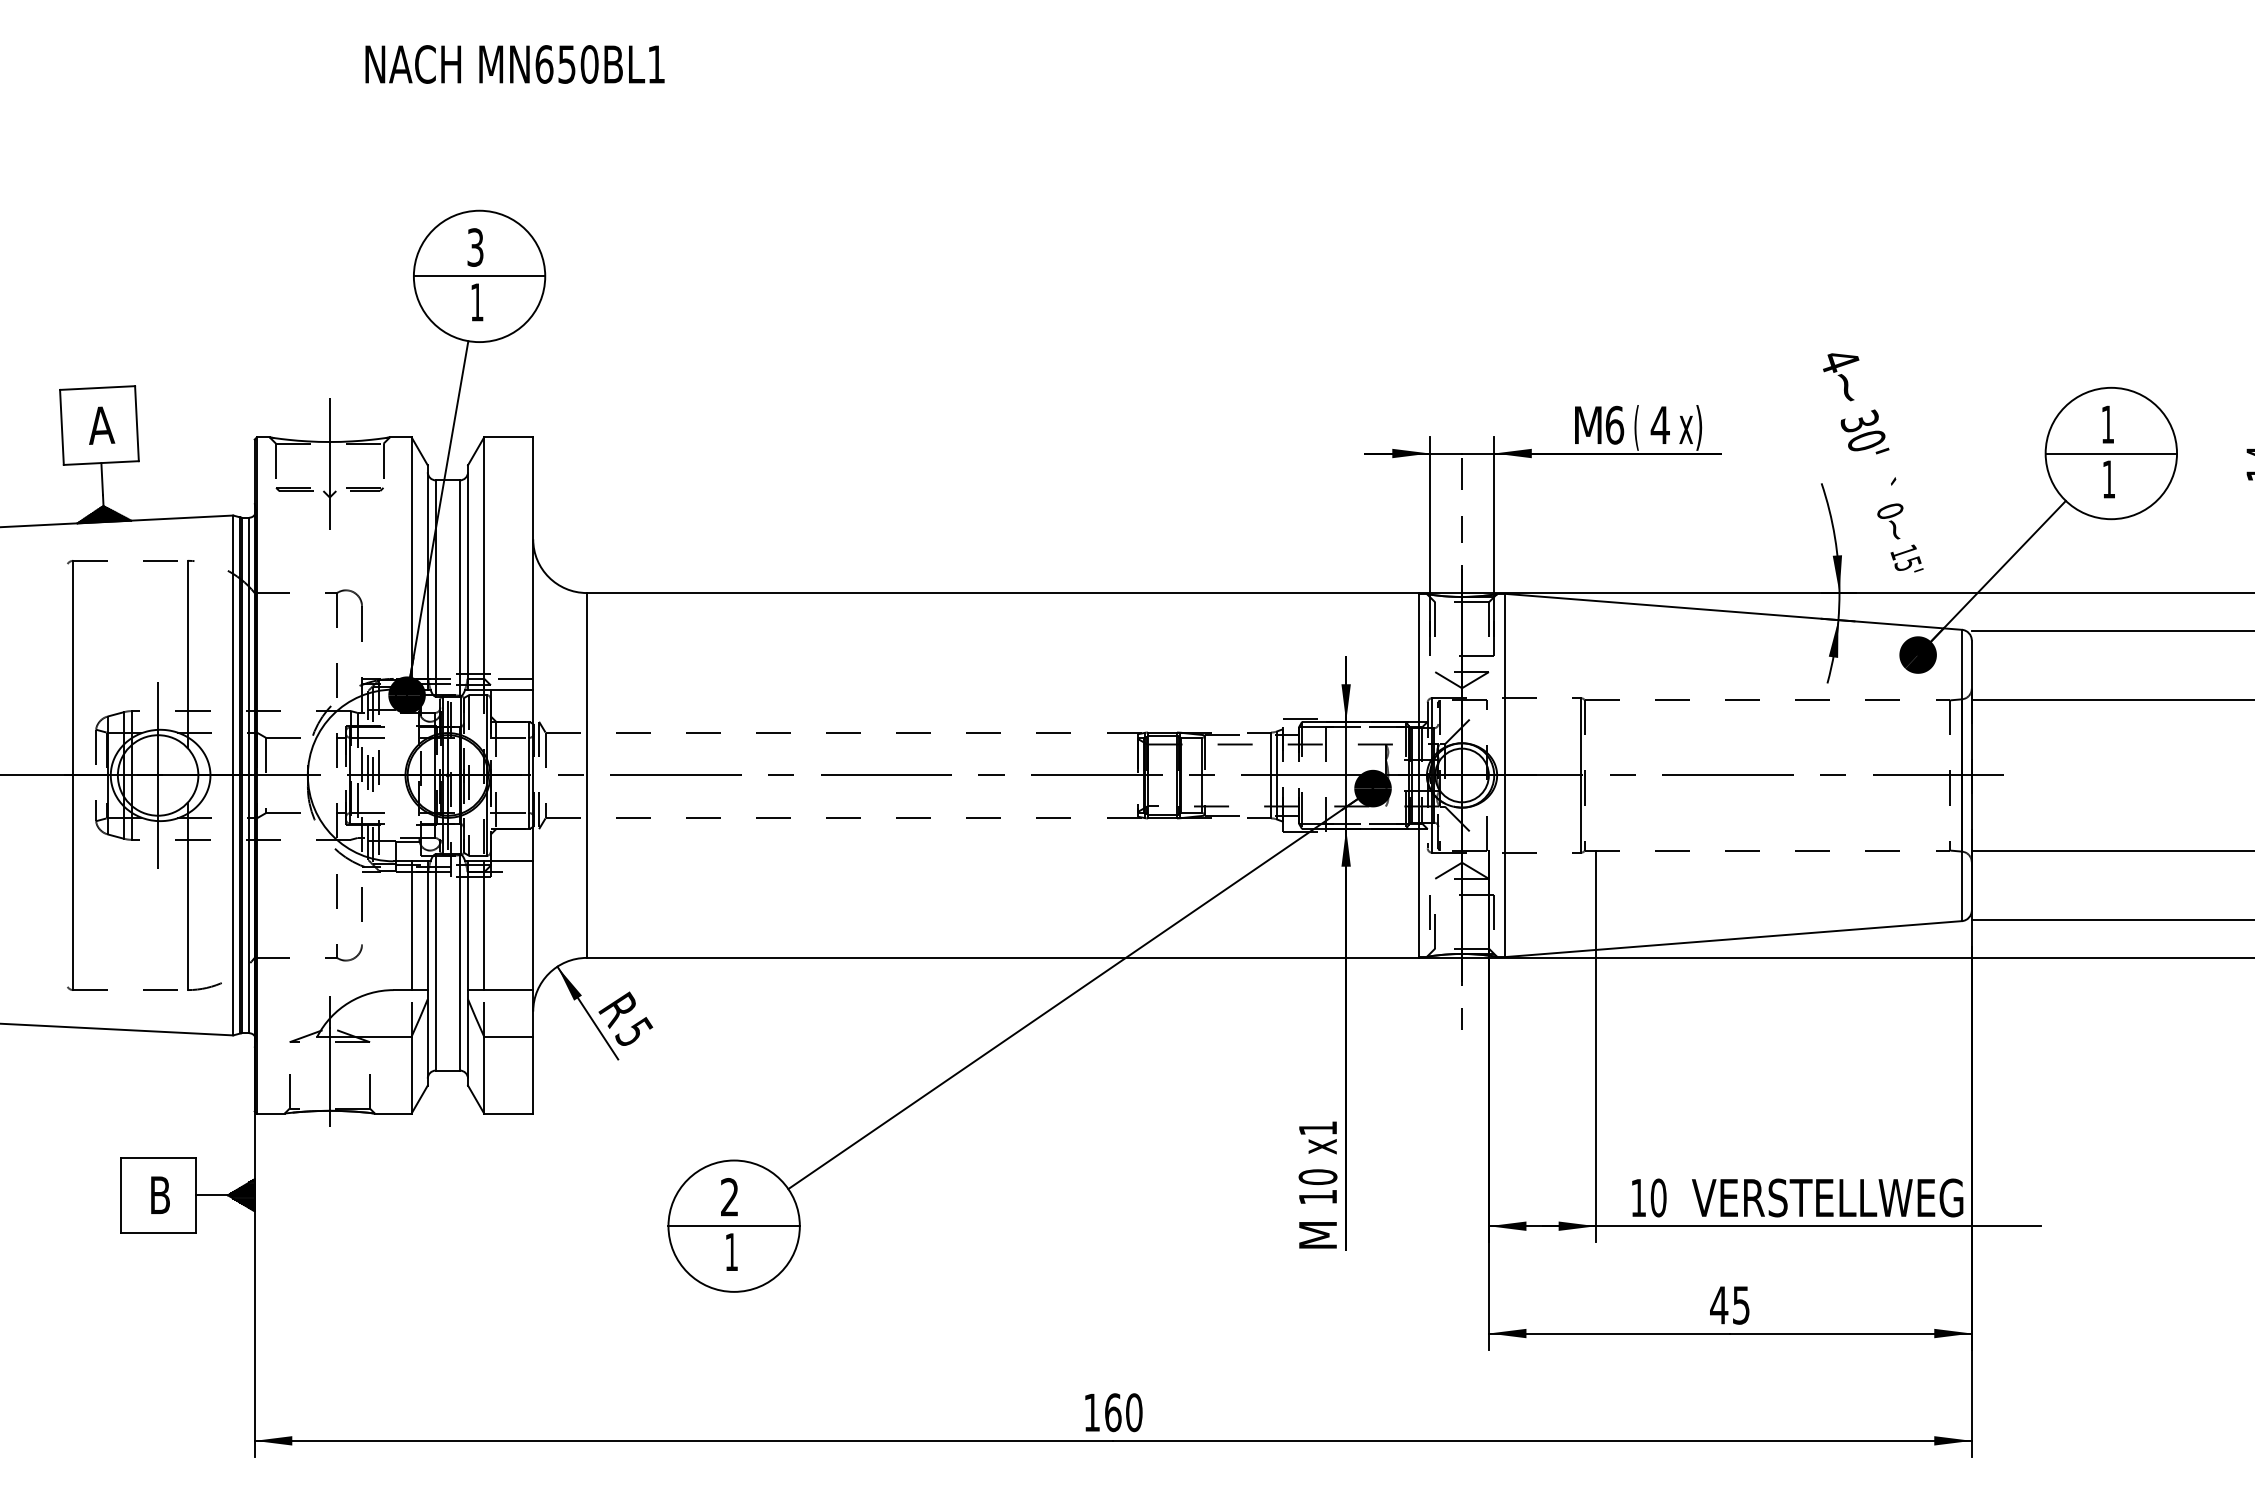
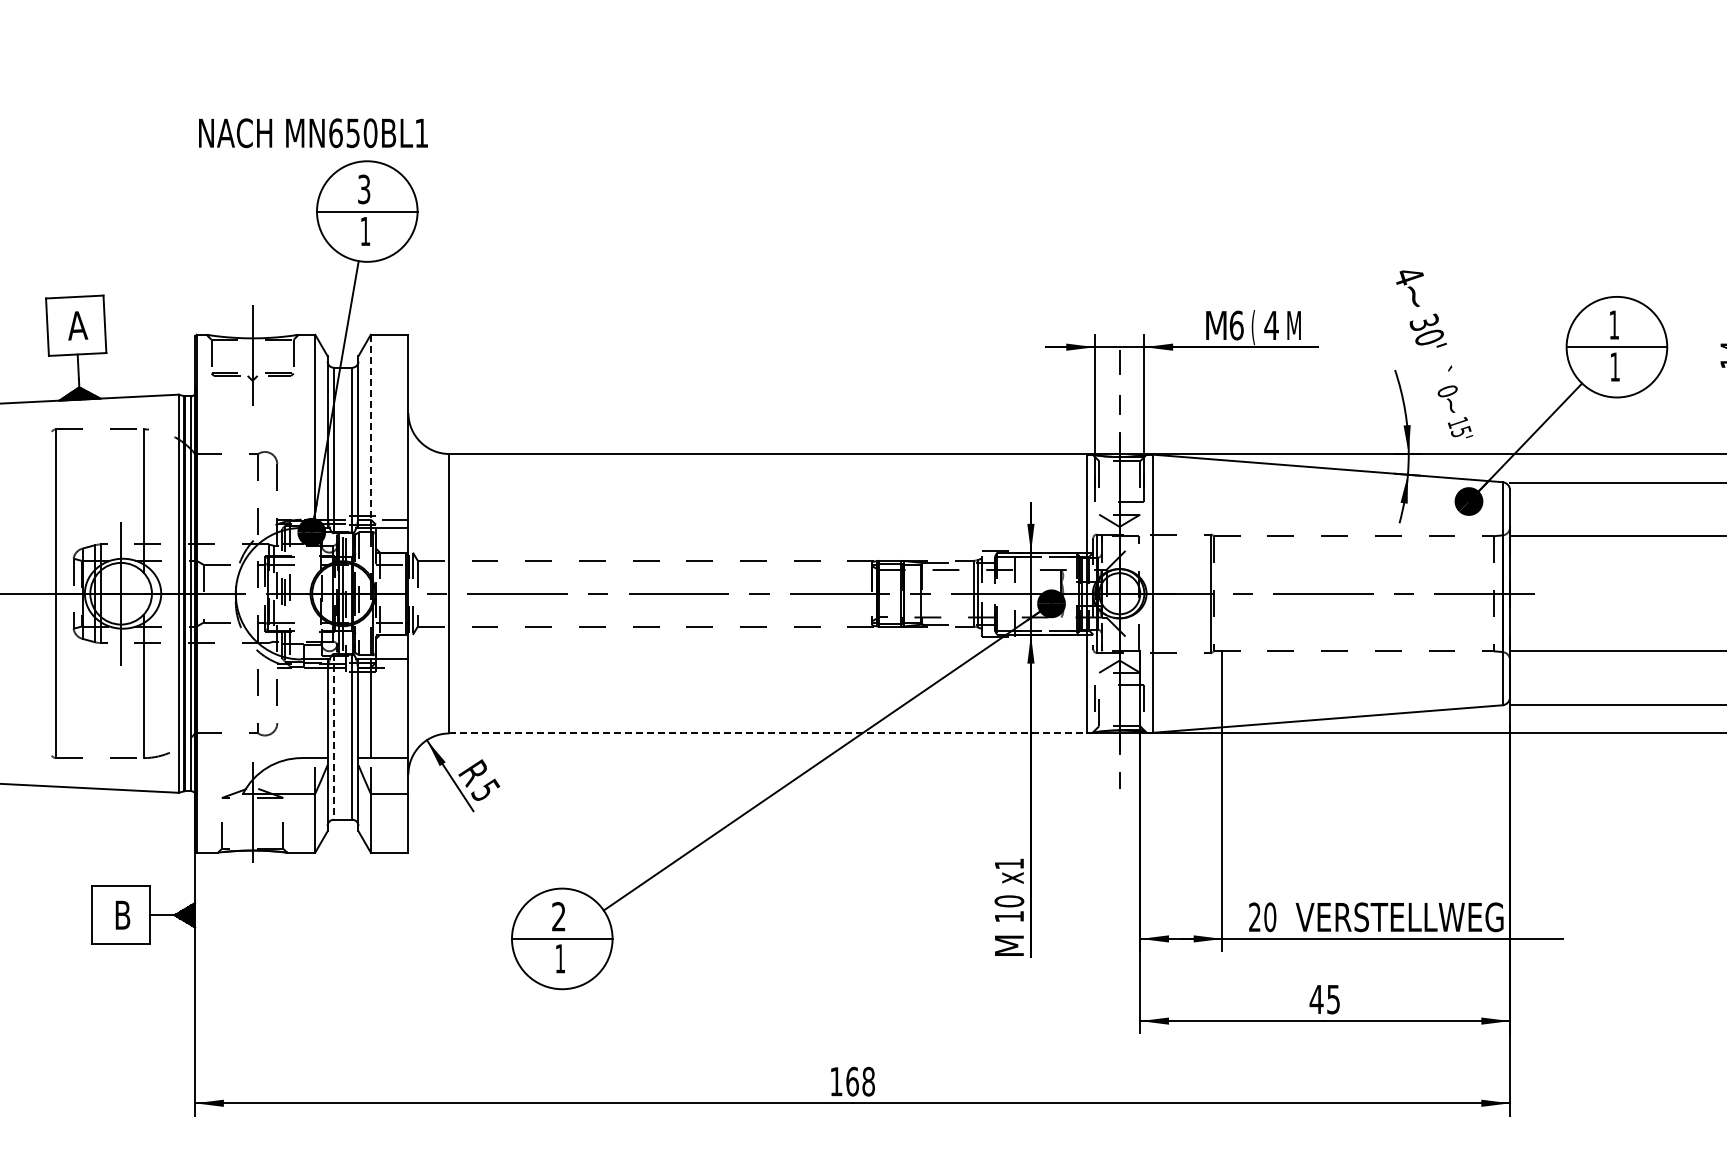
text: (515, 64) -> (313, 133), moved
text: (1690, 427) -> (1294, 327), x) -> M
line: (483, 563) -> (370, 431), solid -> dashed
line: (411, 925) -> (315, 708), removed
line: (1003, 957) -> (768, 733), solid -> dashed
line: (435, 961) -> (333, 736), solid -> dashed
text: (1638, 1196) -> (1254, 916), 10 -> 20
text: (1134, 1412) -> (868, 1081), 160 -> 168

